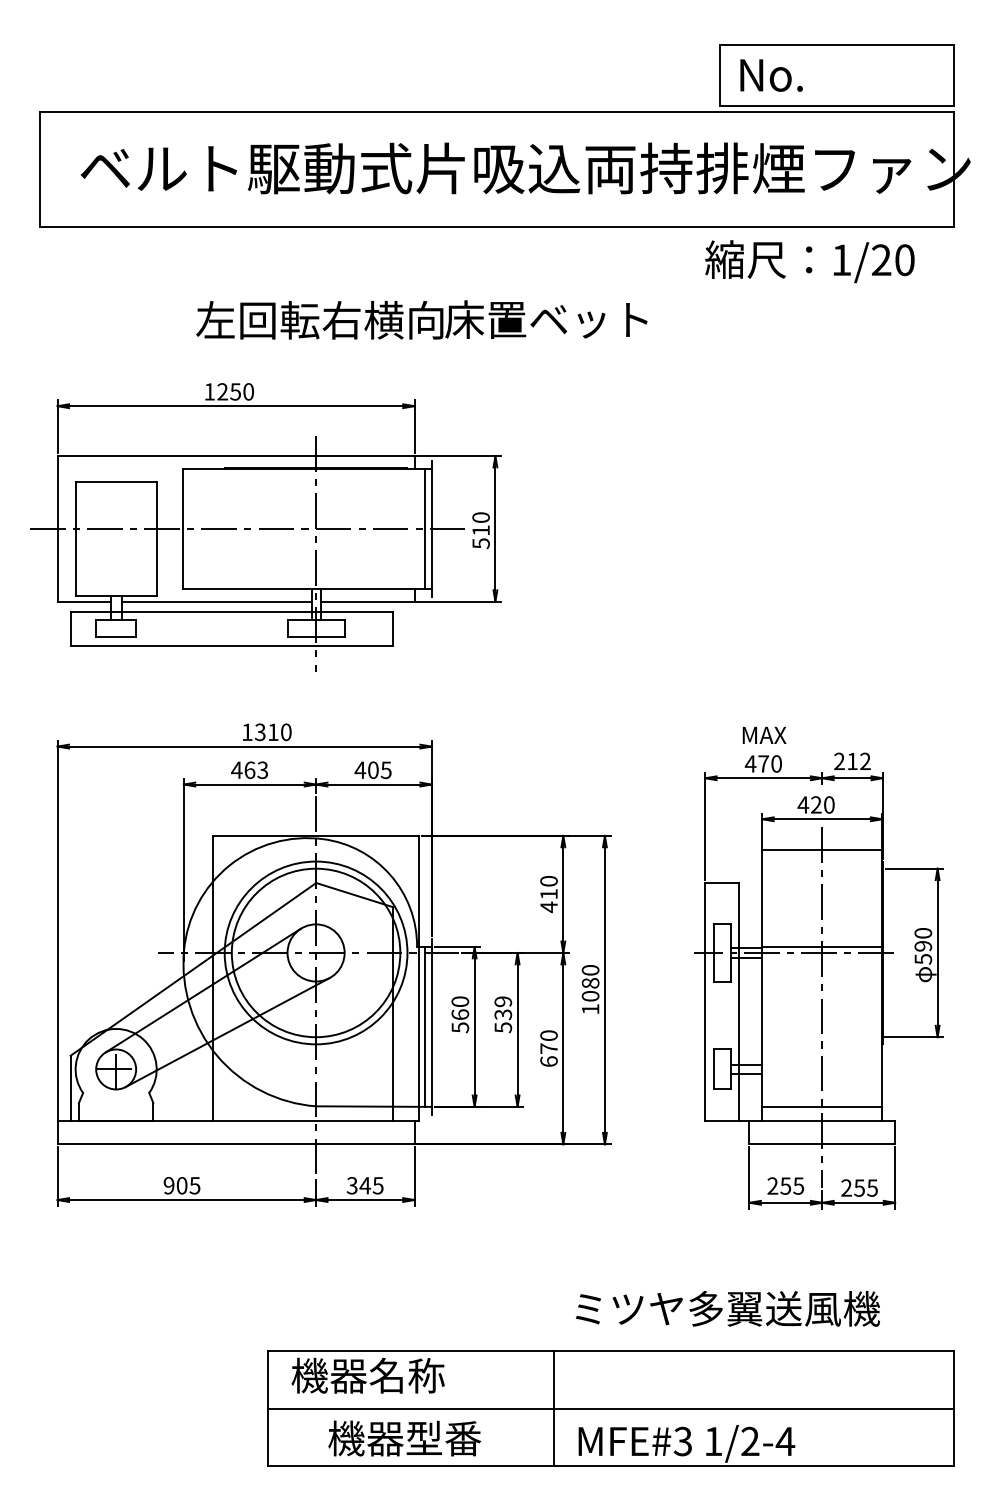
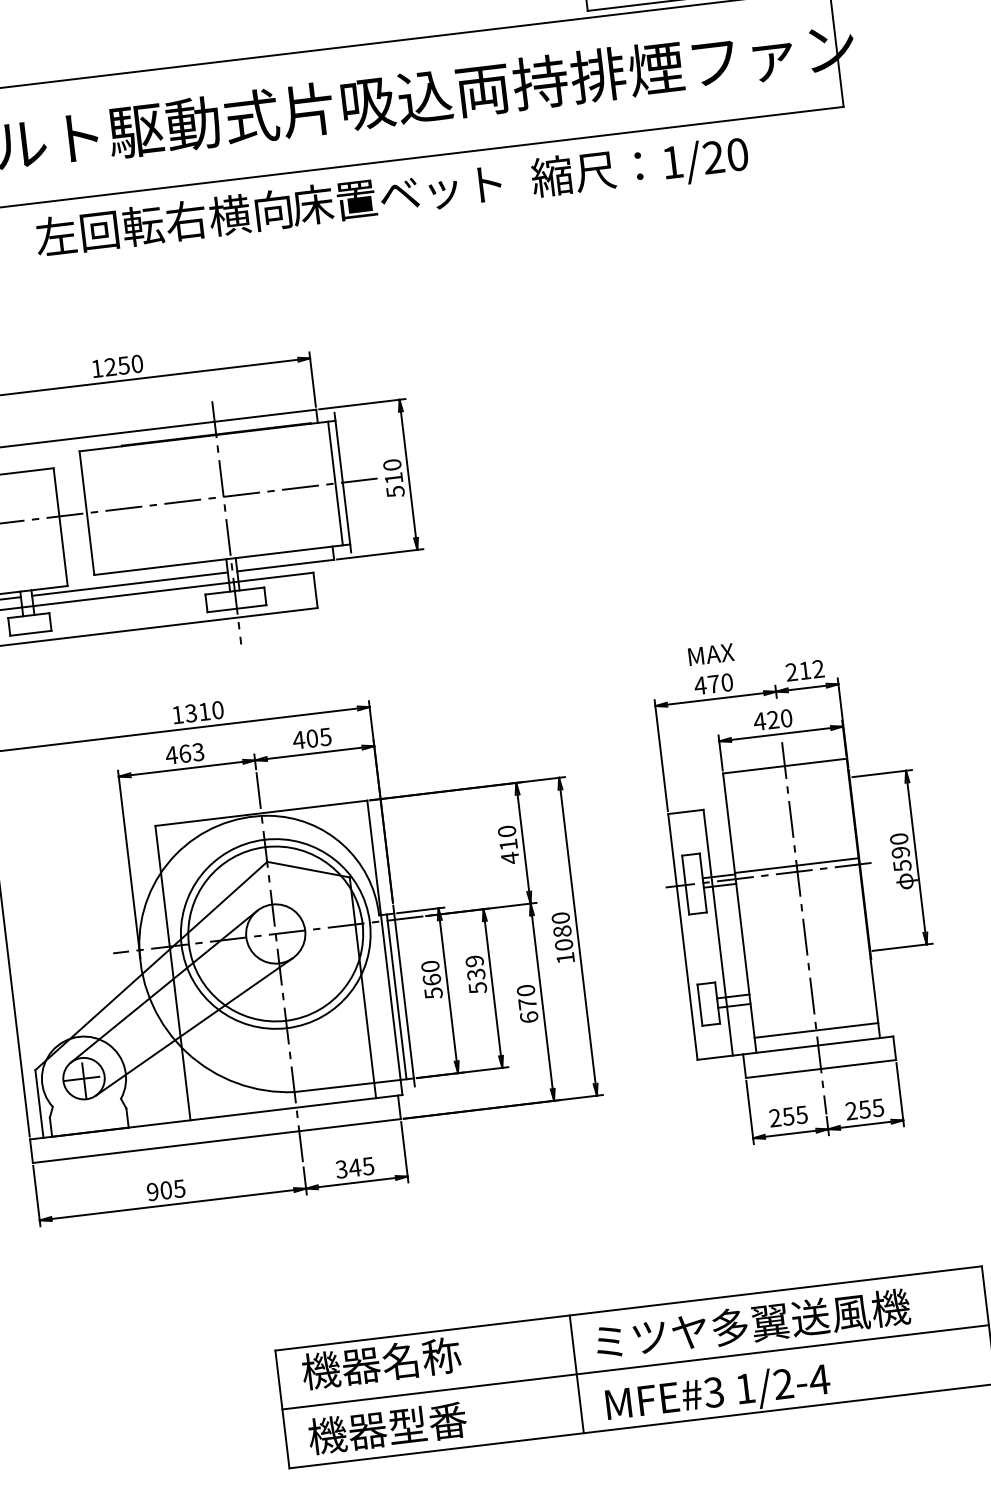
text: (809, 261) -> (639, 167), moved
text: (421, 319) -> (268, 209), moved
text: (727, 1308) -> (752, 1324), moved
text: (404, 1438) -> (387, 1428), moved

